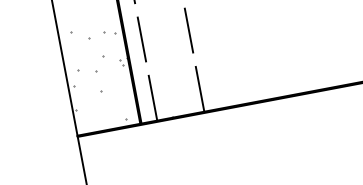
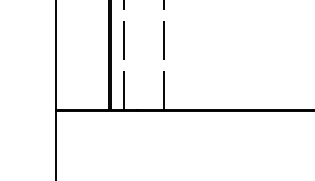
hatch: (99, 75) -> (83, 63), removed

